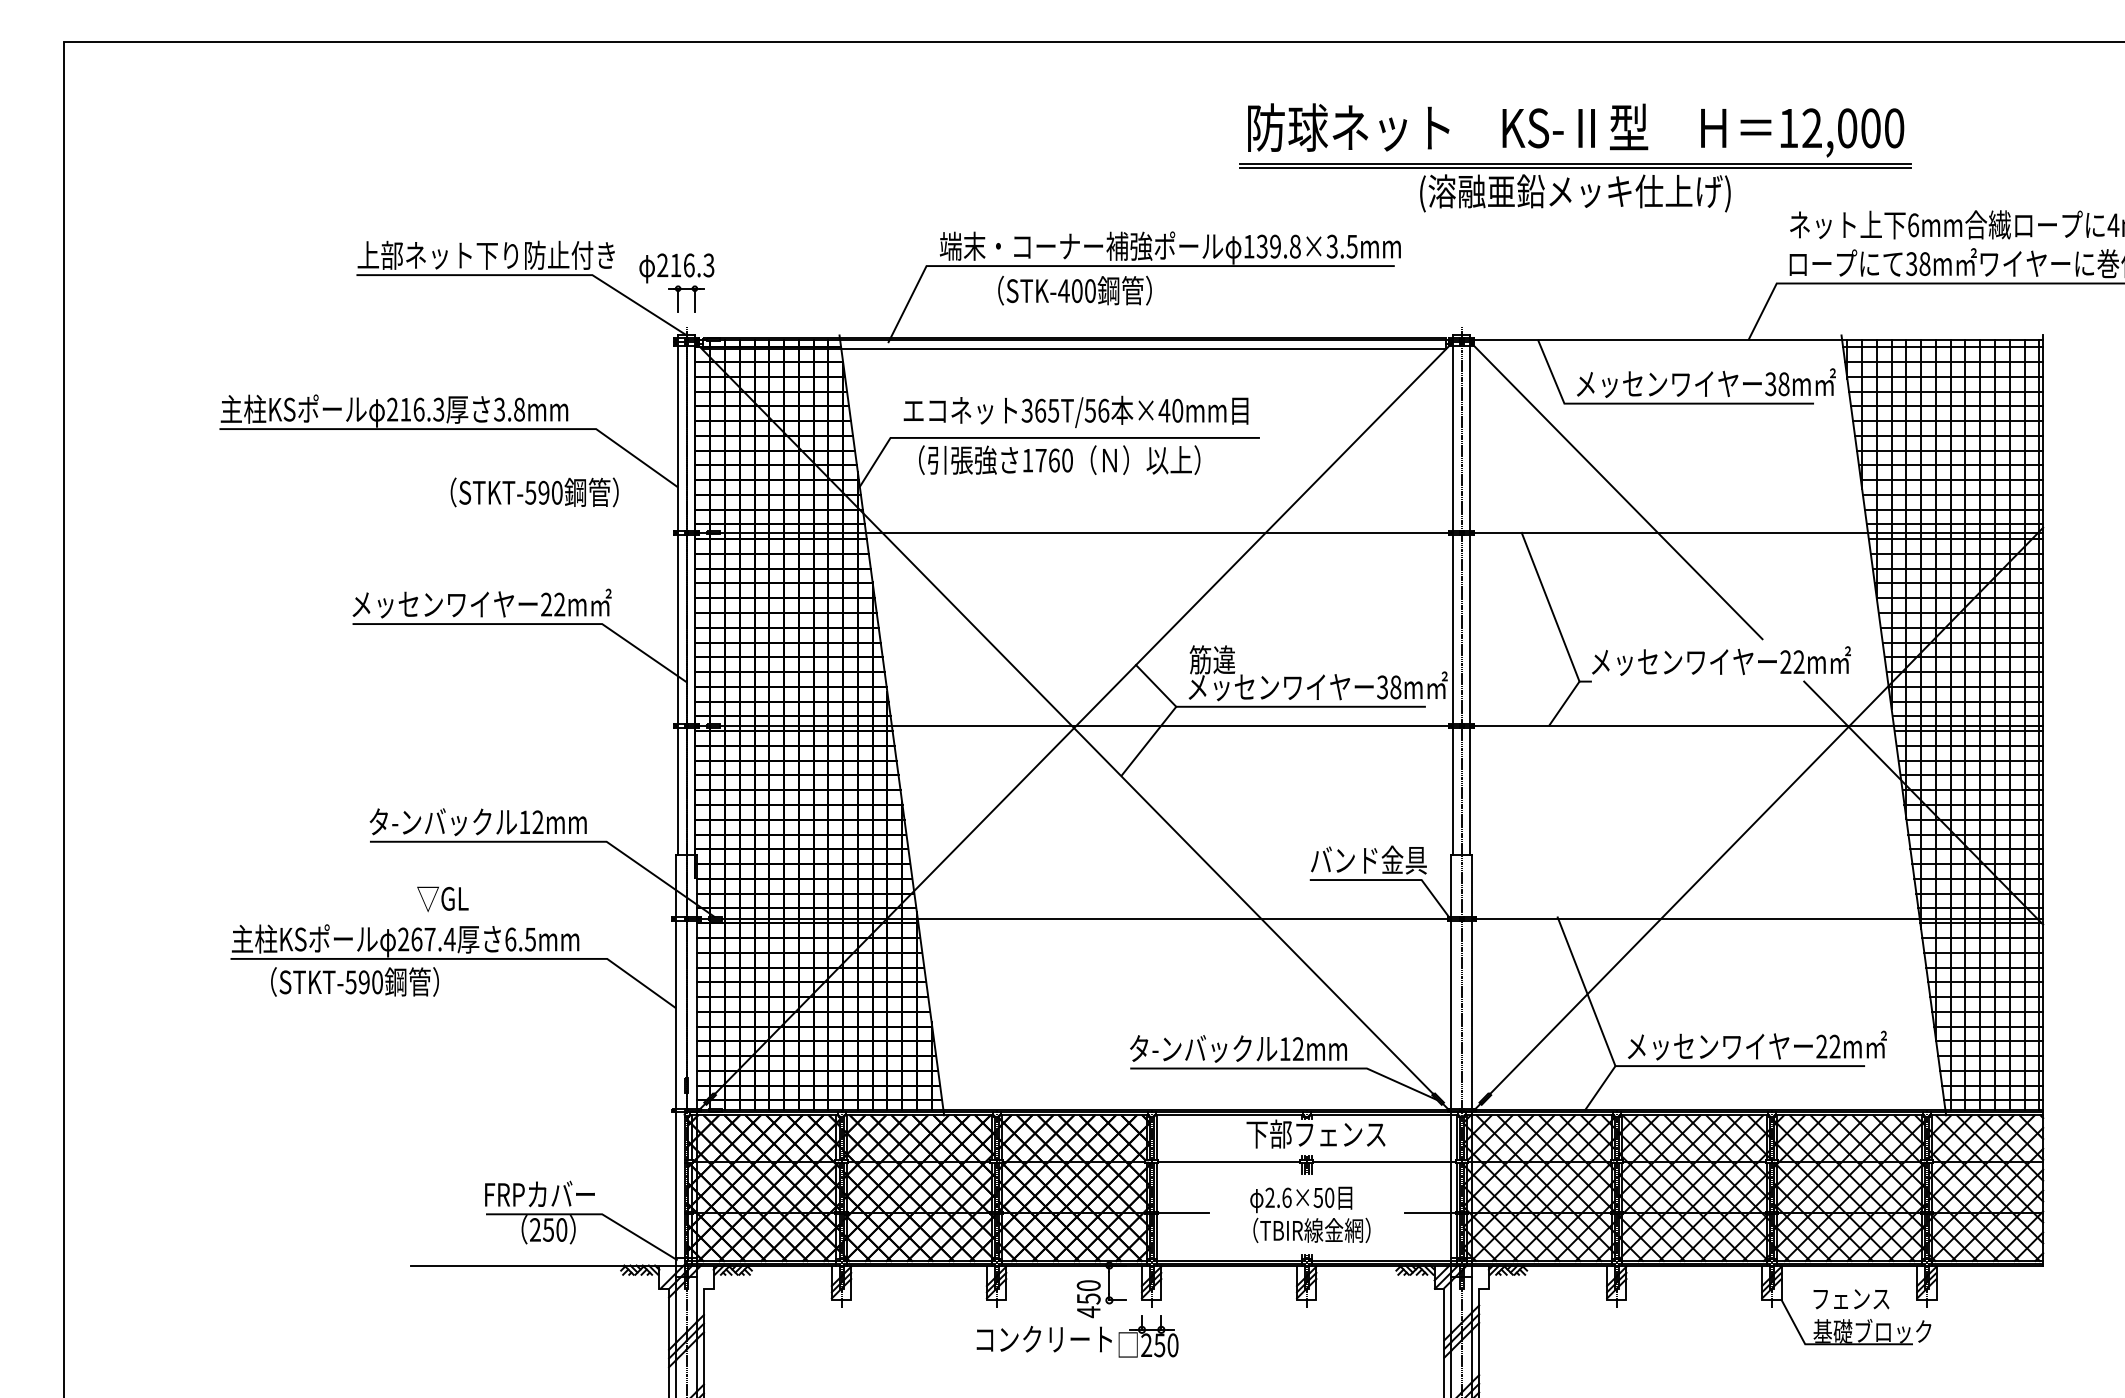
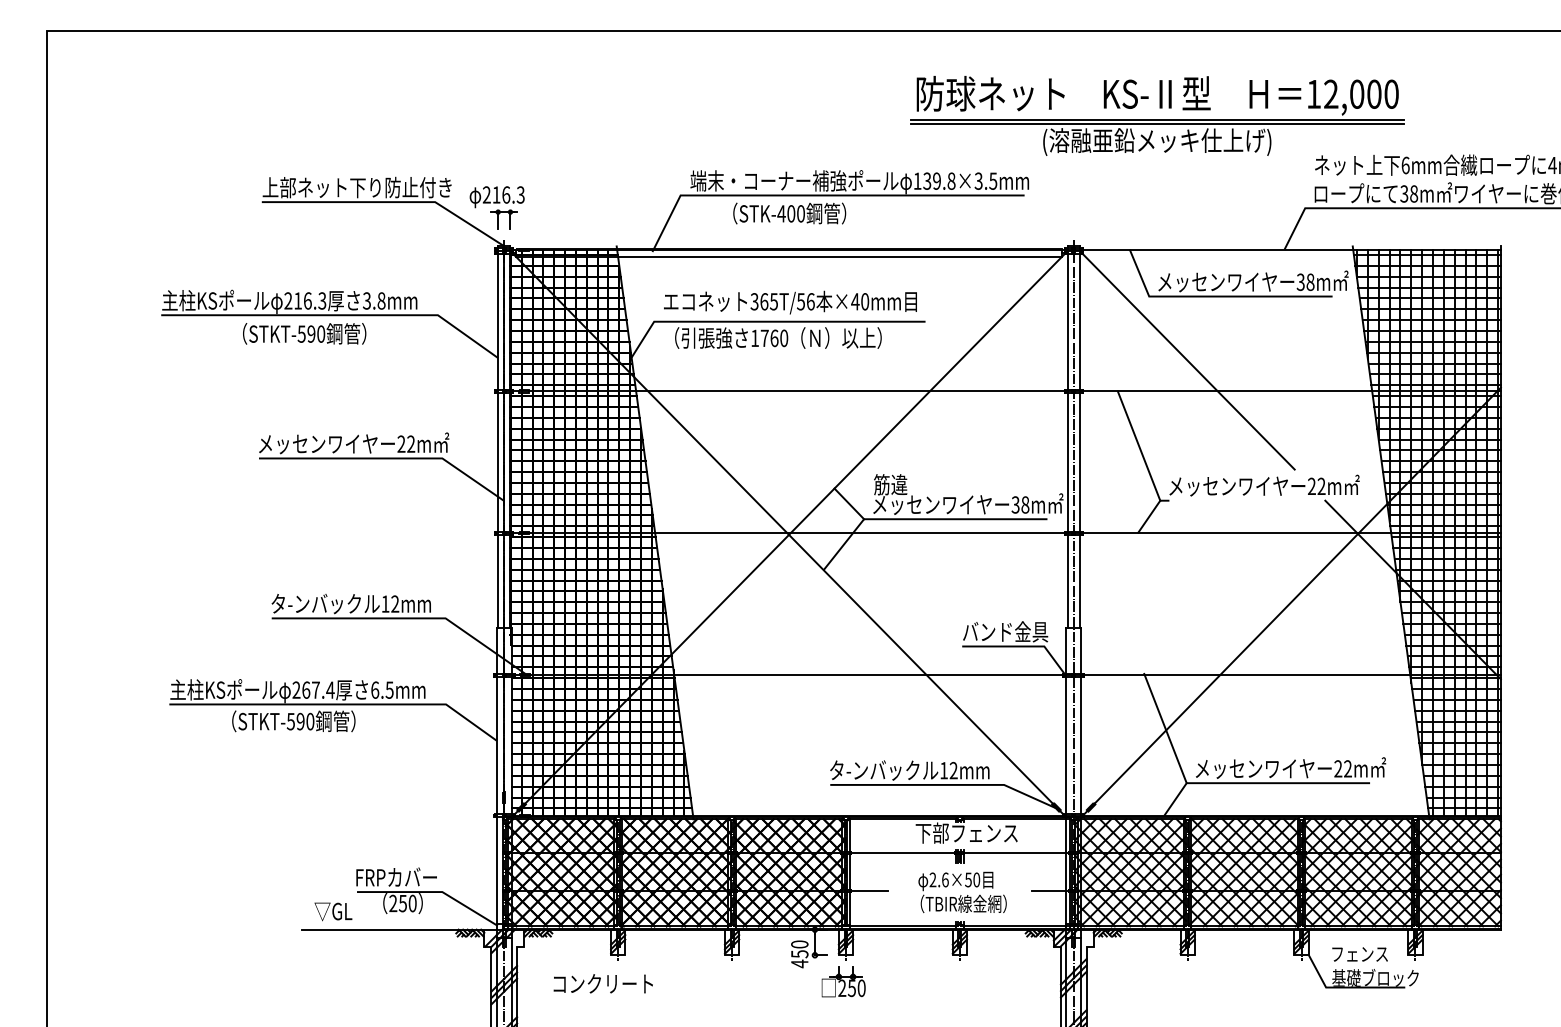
text: (534, 492) -> (304, 333), moved
text: (442, 899) -> (333, 912), moved
text: (354, 981) -> (293, 721), moved
text: (1043, 1339) -> (602, 984), moved

